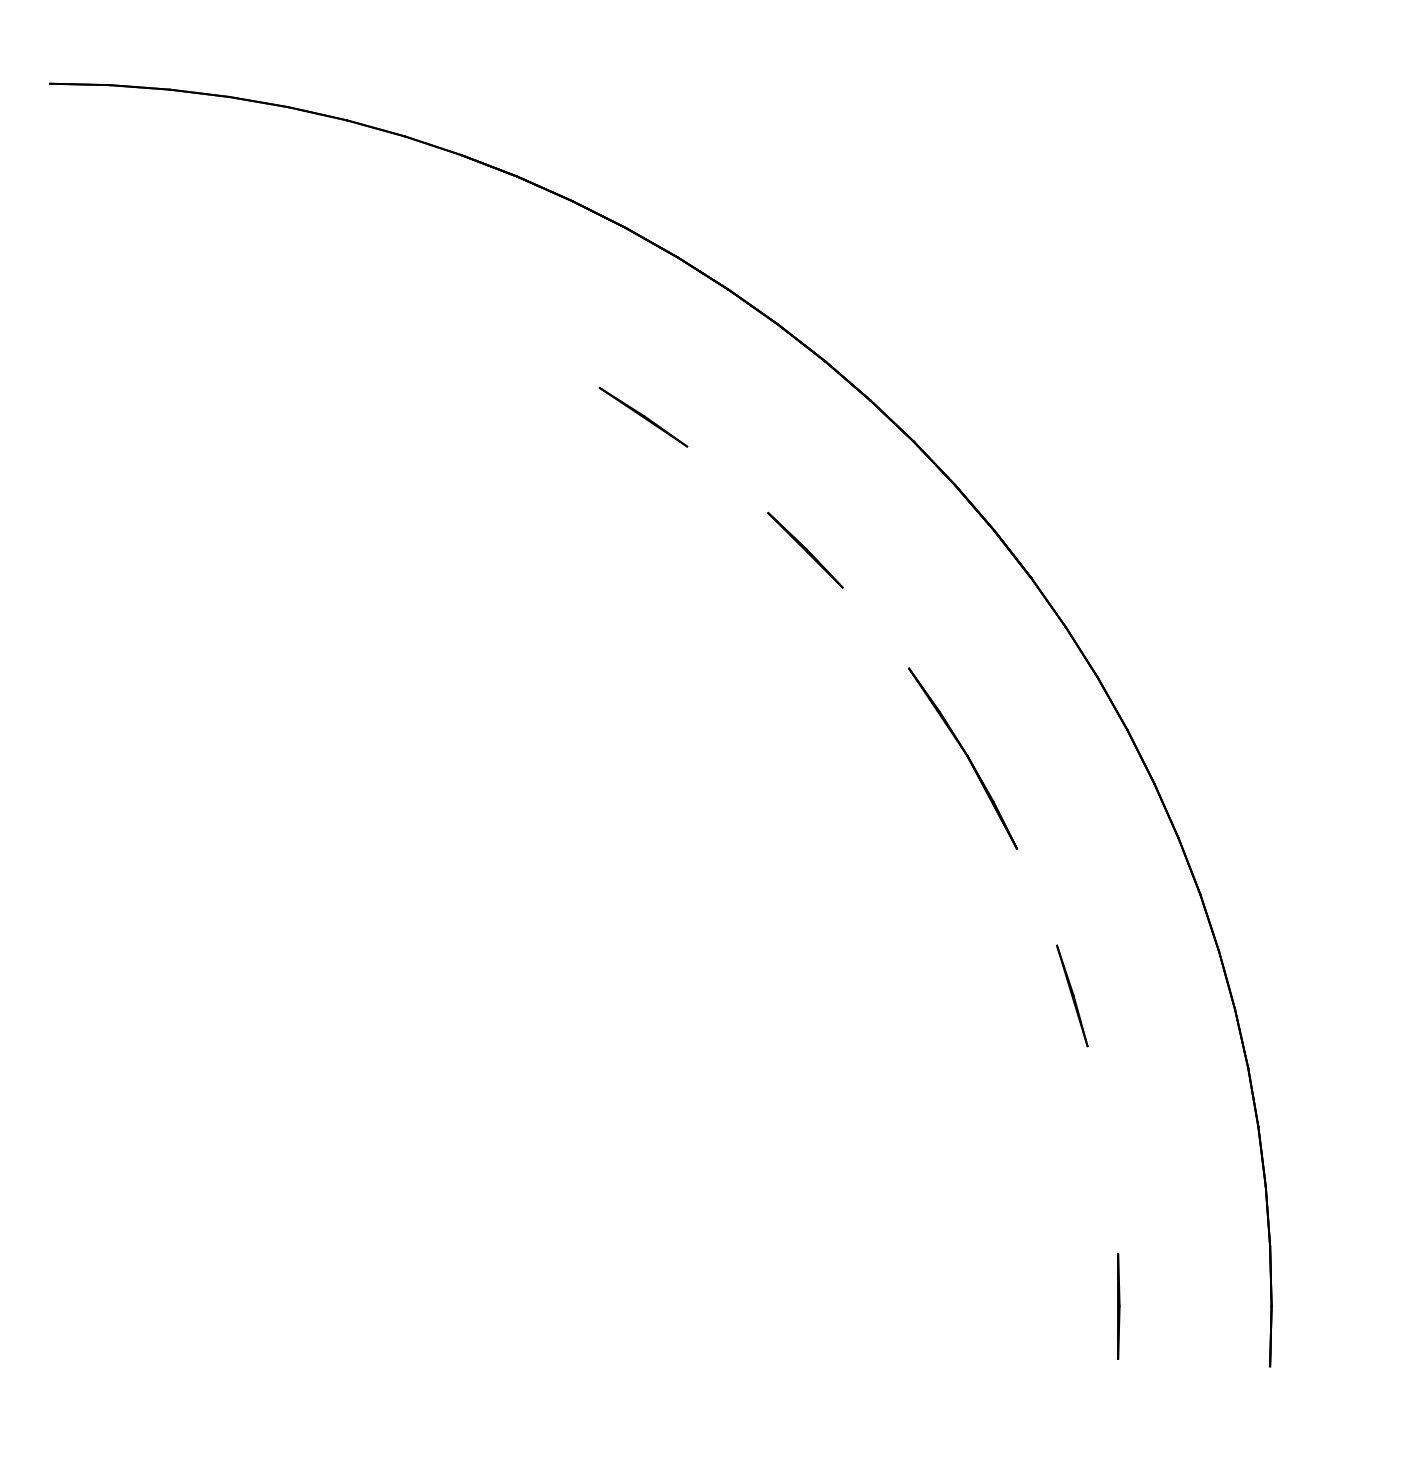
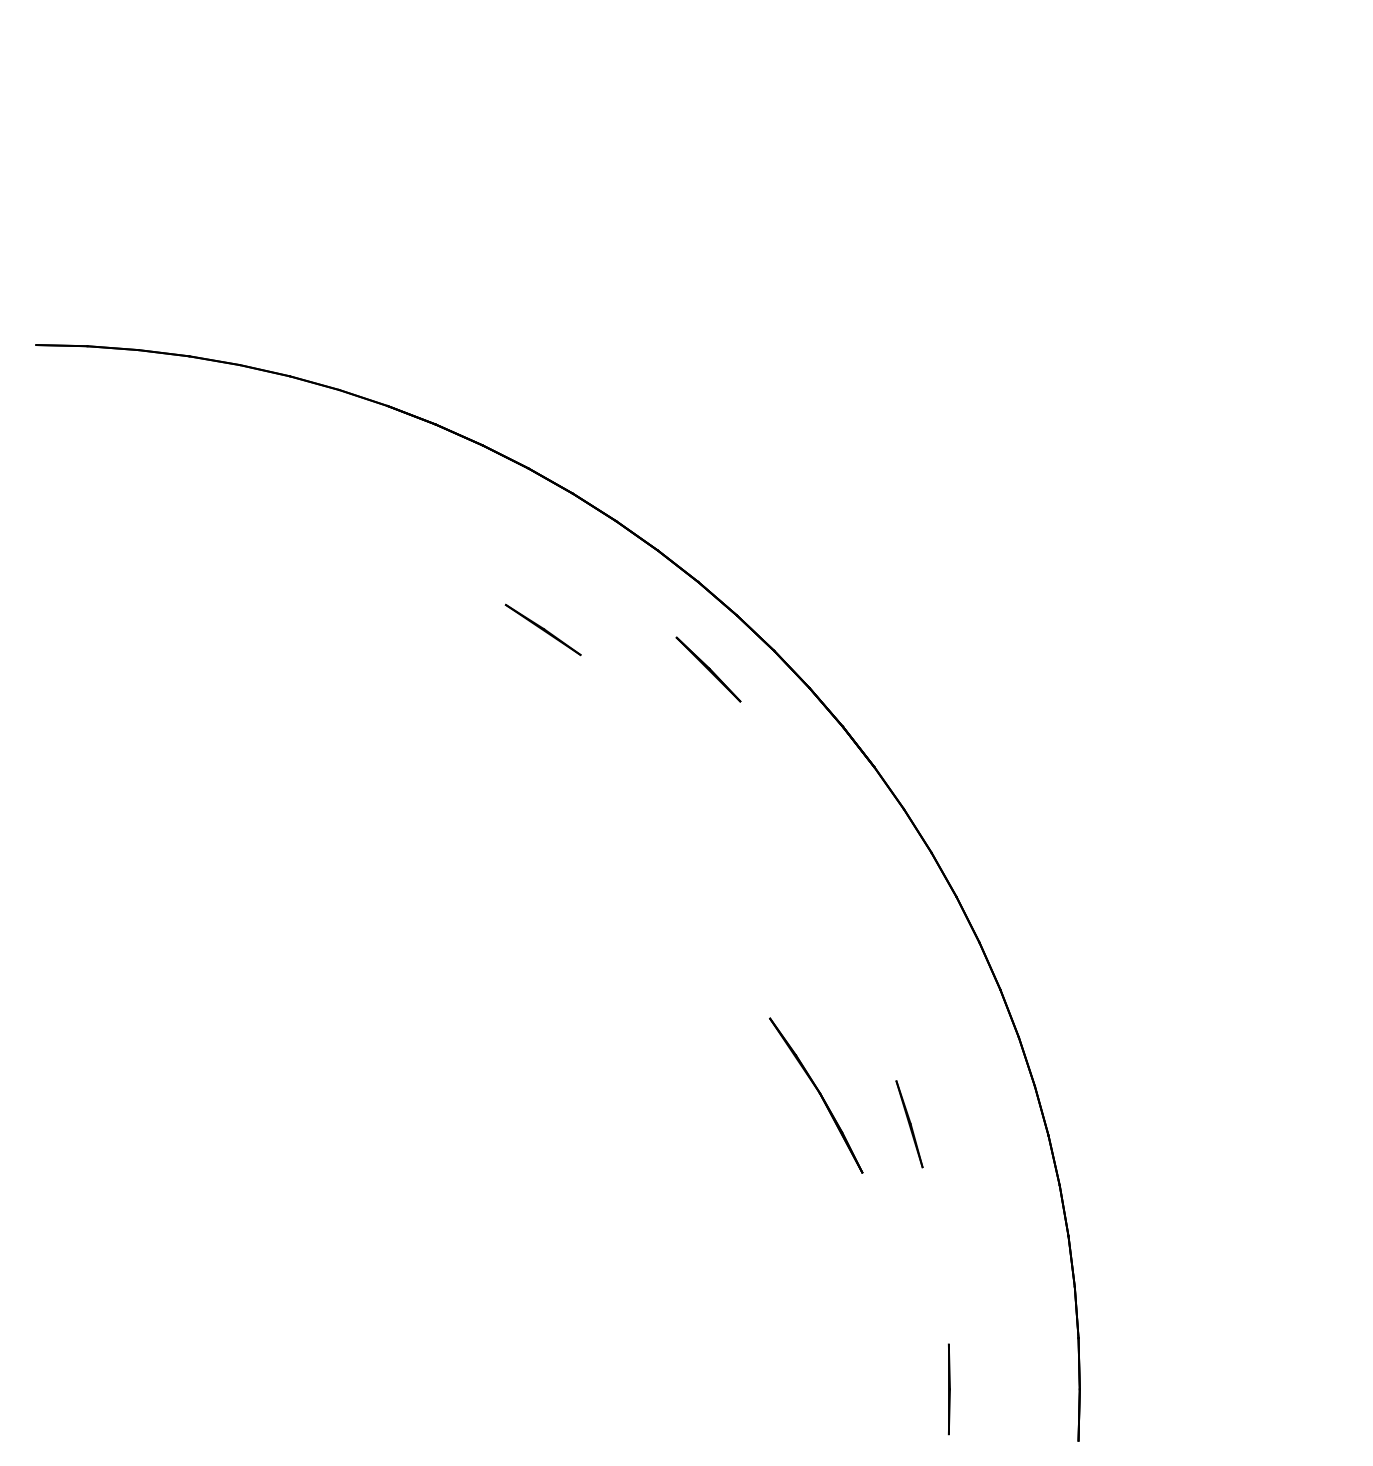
line: (805, 550) -> (708, 669), moved
part: (963, 758) -> (816, 1095), moved

